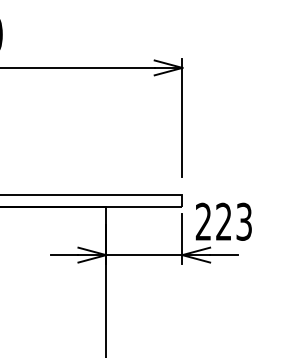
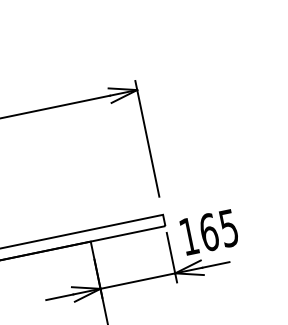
text: (223, 221) -> (208, 232), 223 -> 165

